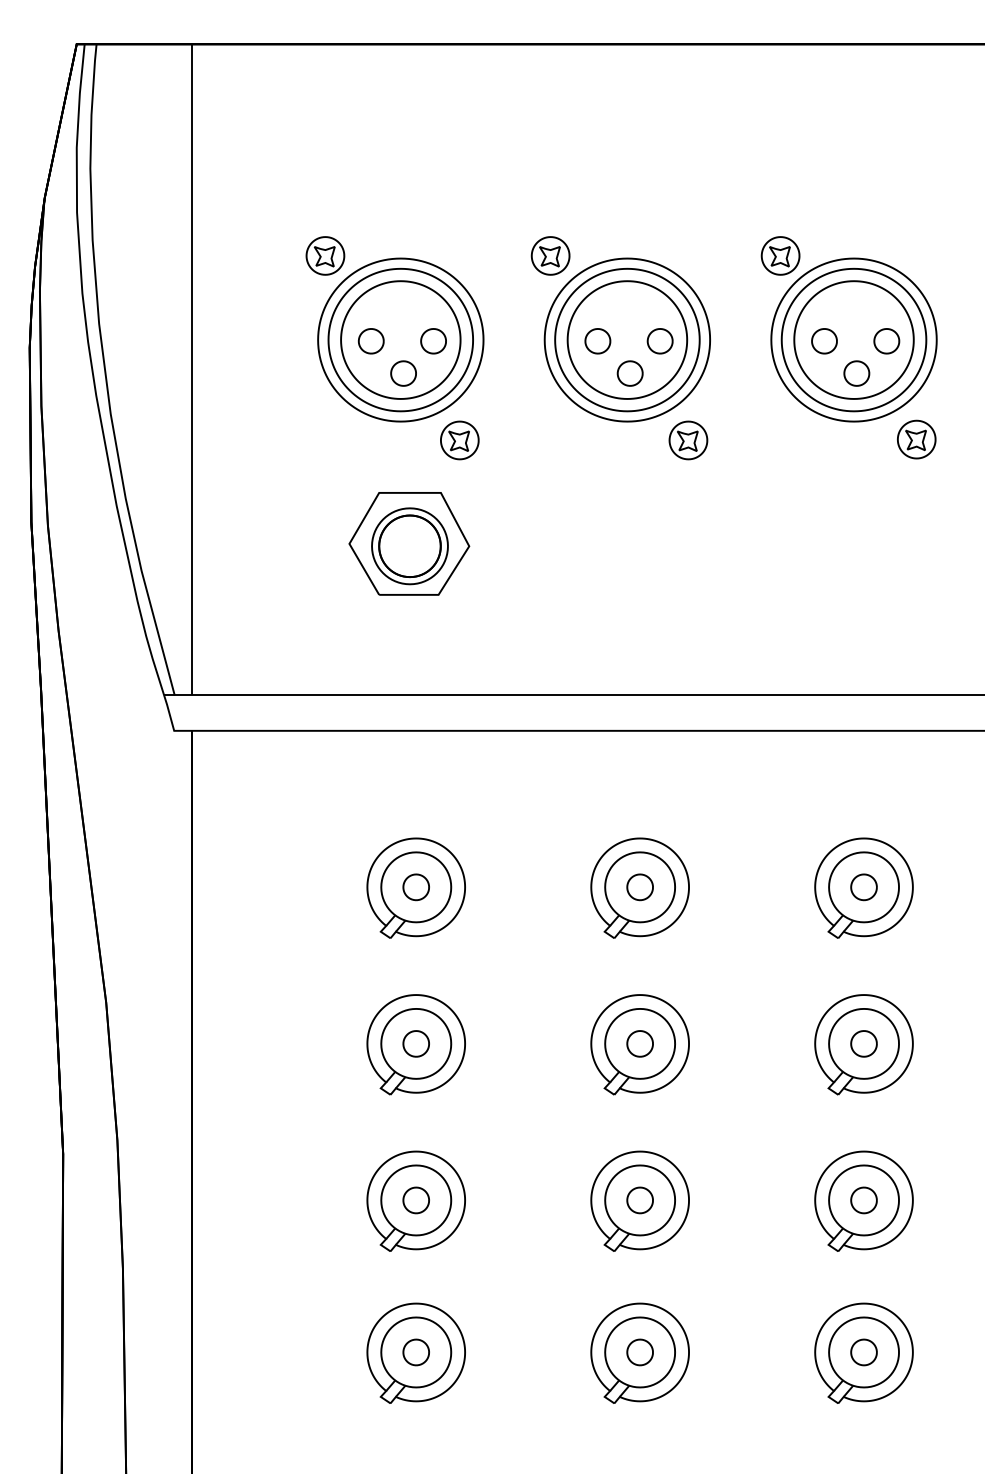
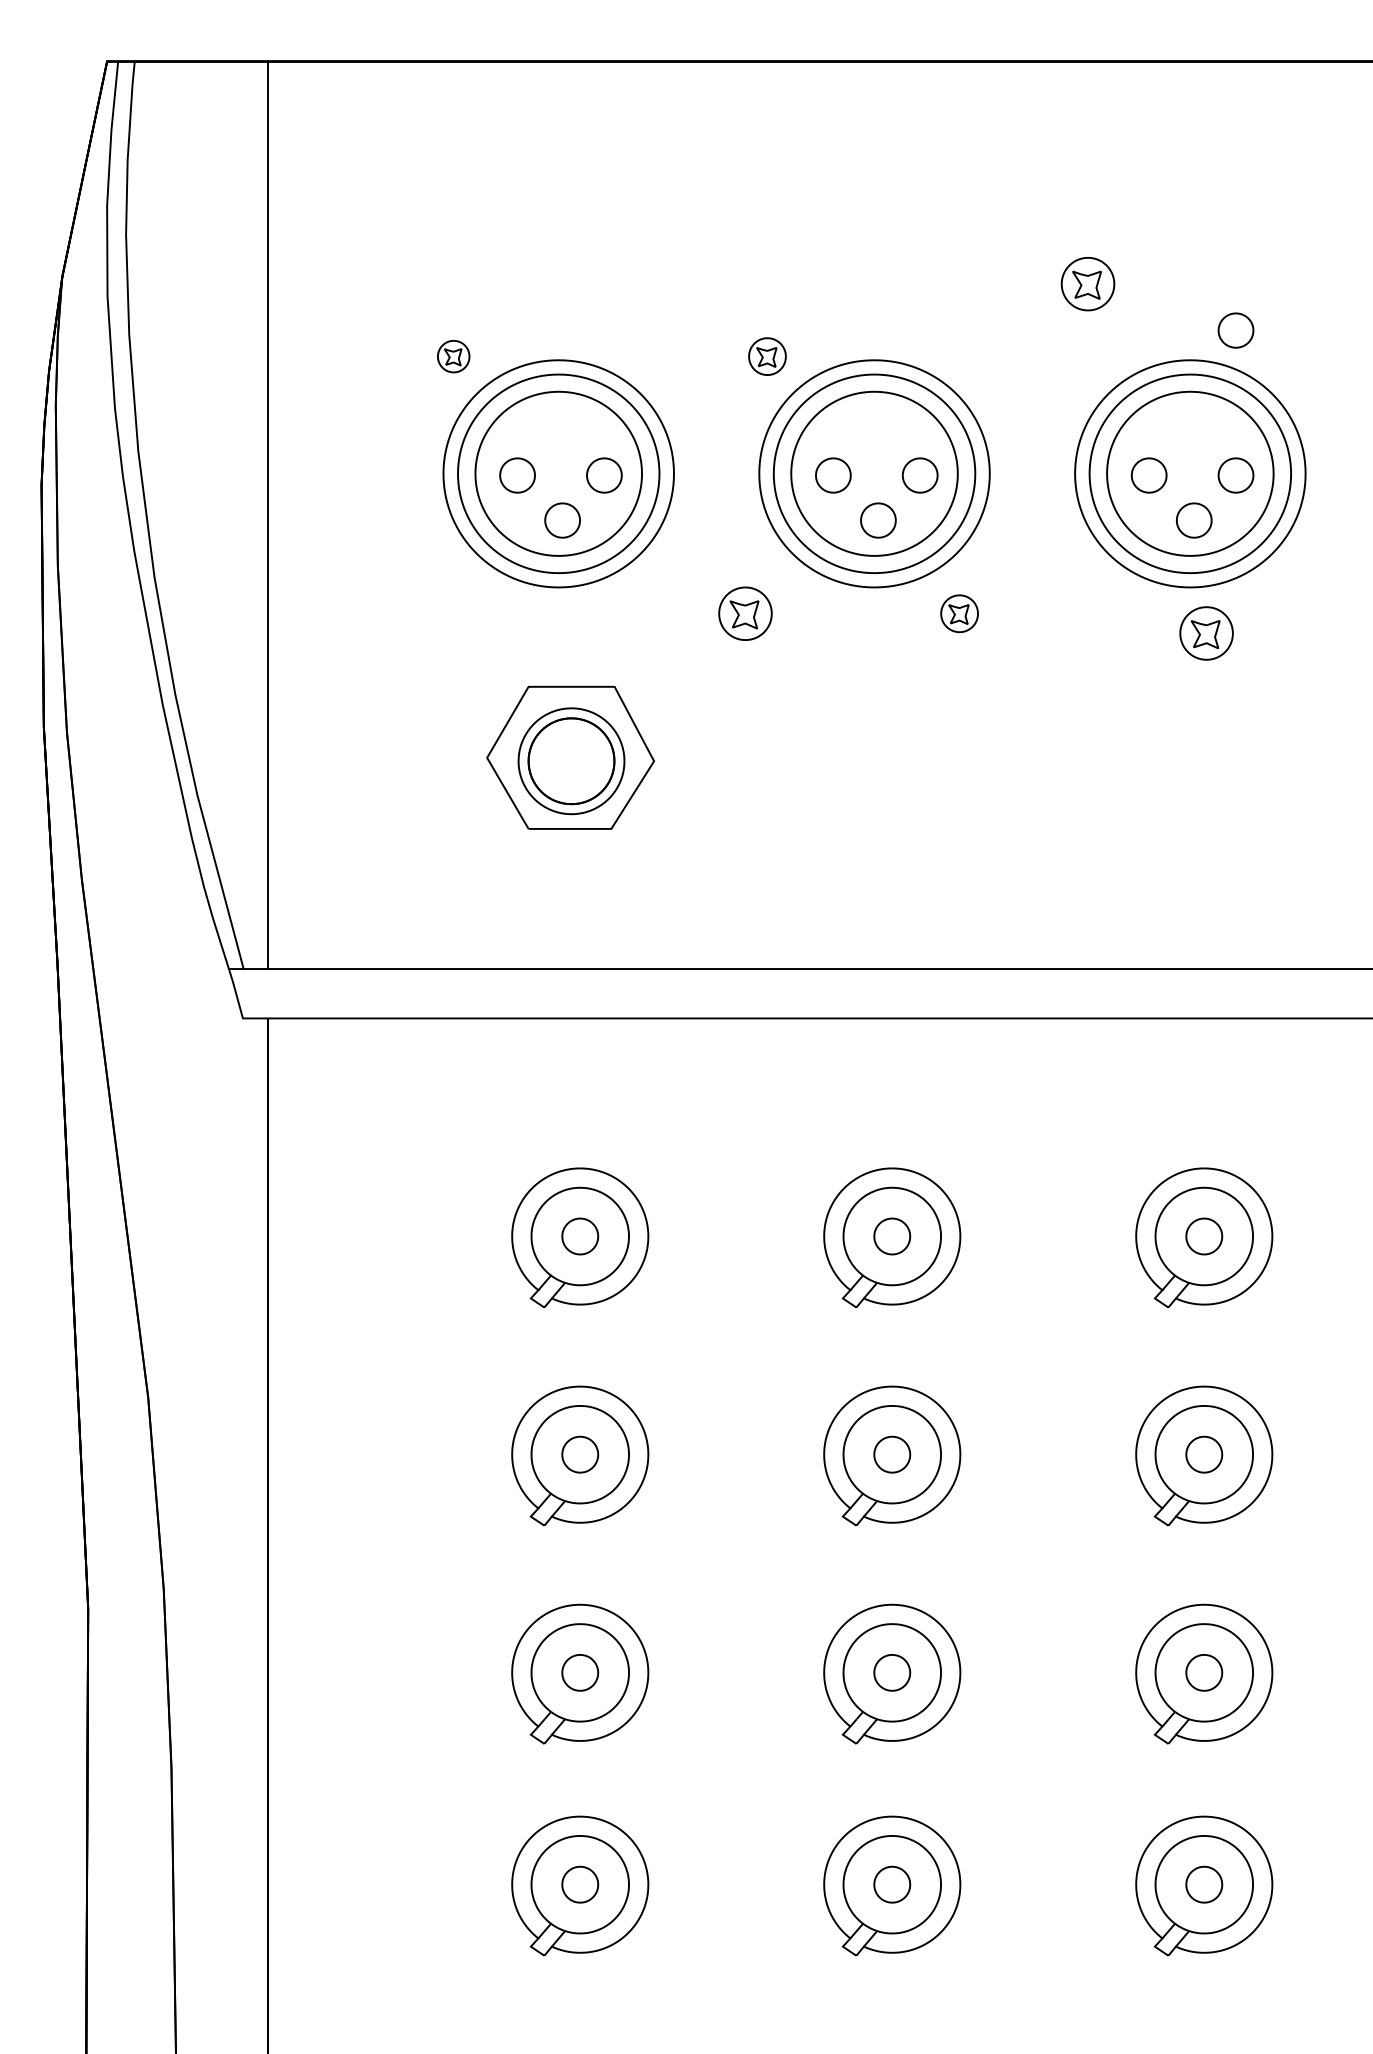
part: (886, 237) -> (1235, 330), added
part: (325, 255) -> (453, 355), size x0.6
part: (550, 255) -> (767, 355), size x0.7
part: (780, 255) -> (1087, 283), moved
part: (916, 439) -> (1206, 633), moved
part: (459, 440) -> (745, 613), moved
part: (688, 440) -> (959, 613), size x0.7

